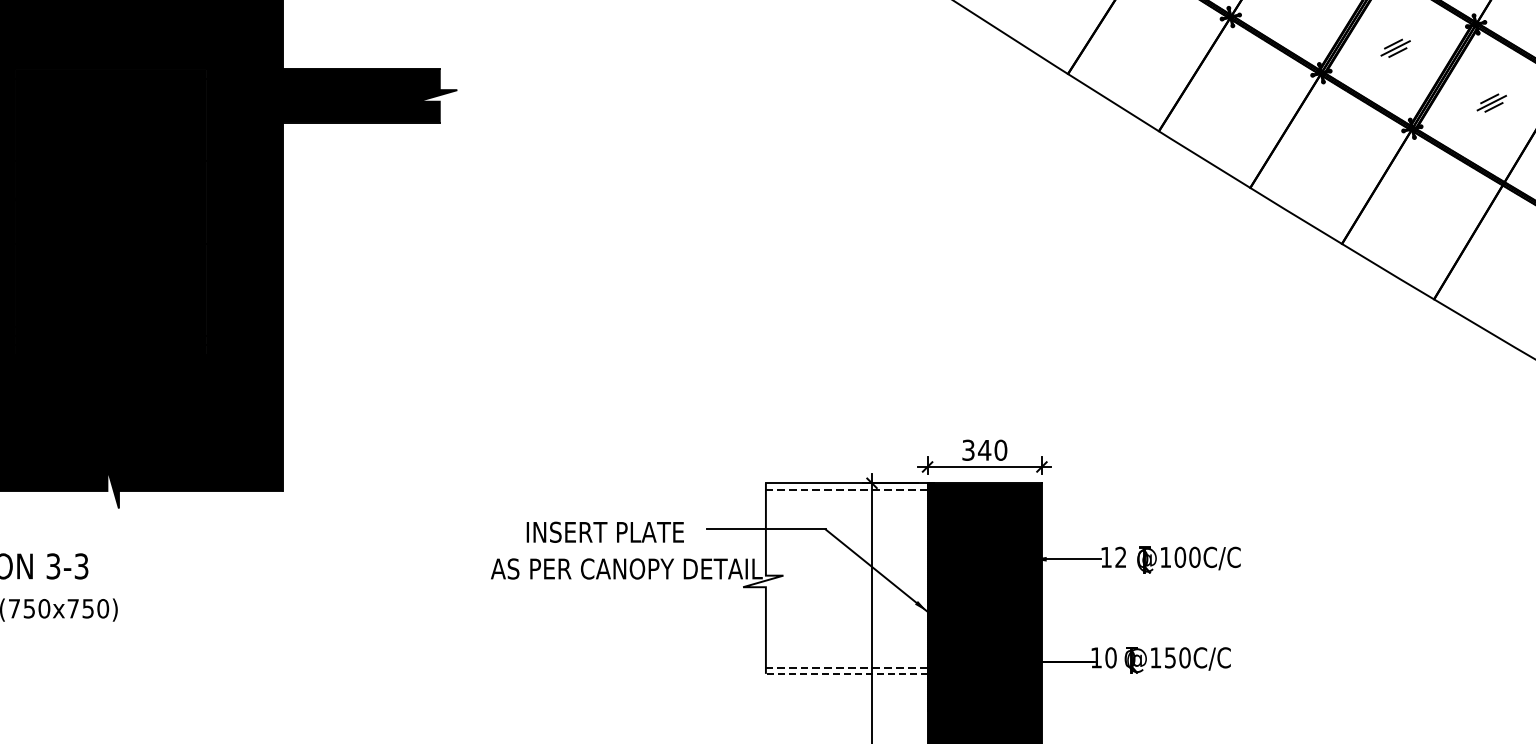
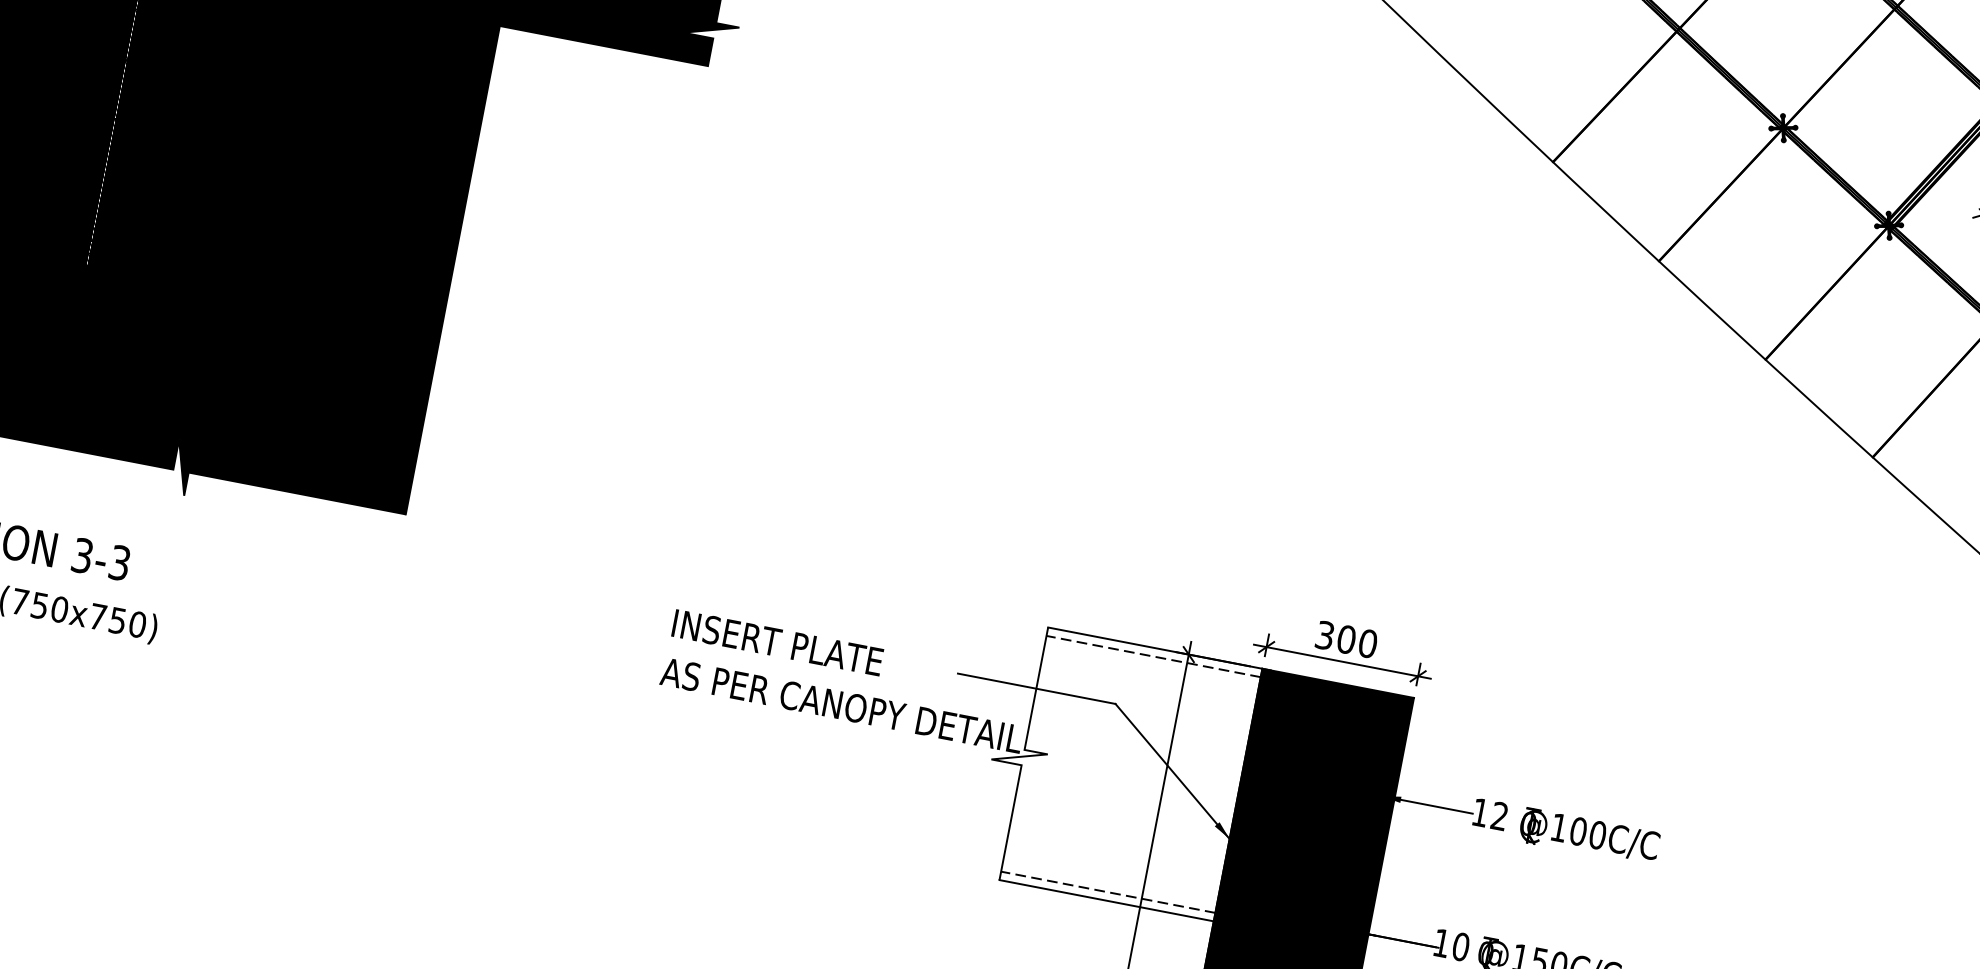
text: (984, 449) -> (1346, 638), 340 -> 300
text: (604, 531) -> (776, 641), moved
line: (846, 673) -> (1106, 900), dashed -> solid

